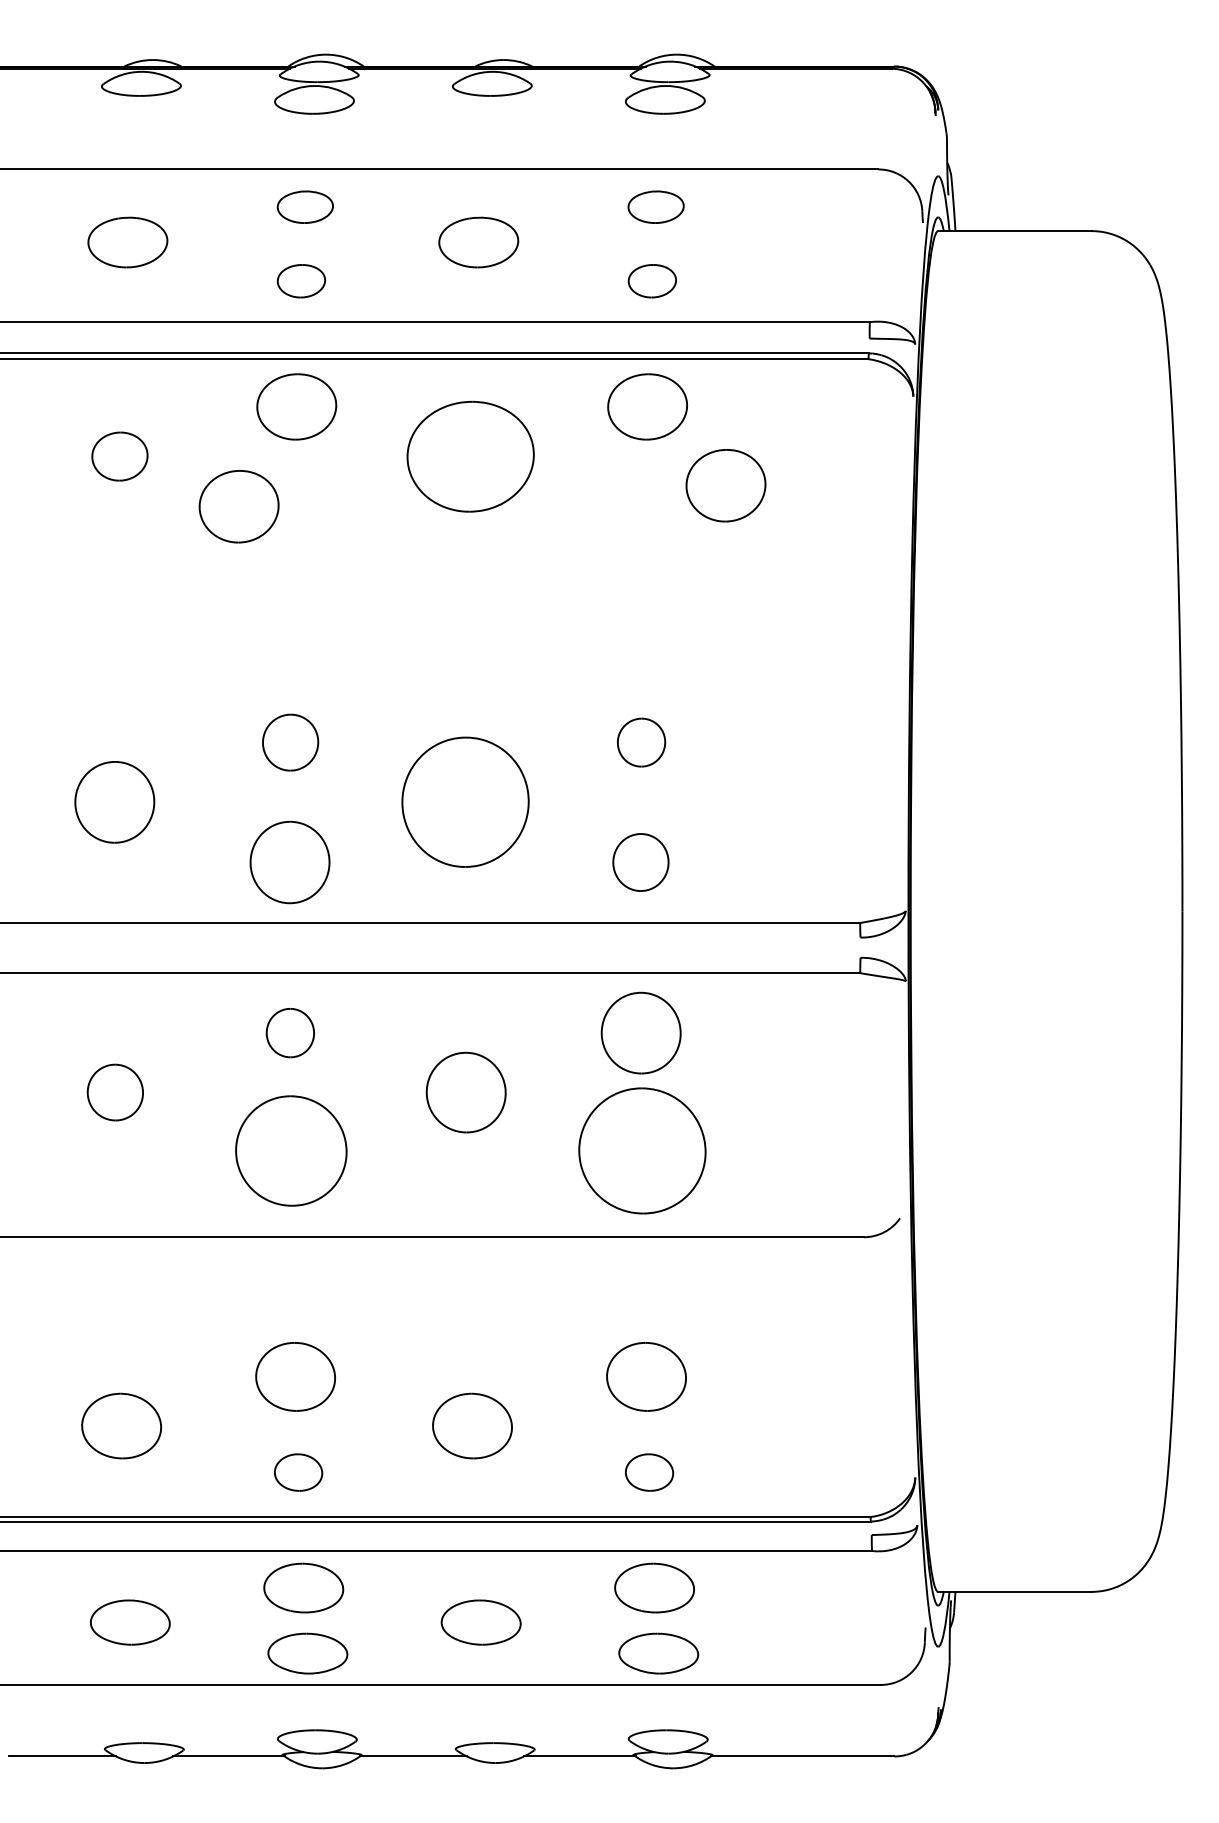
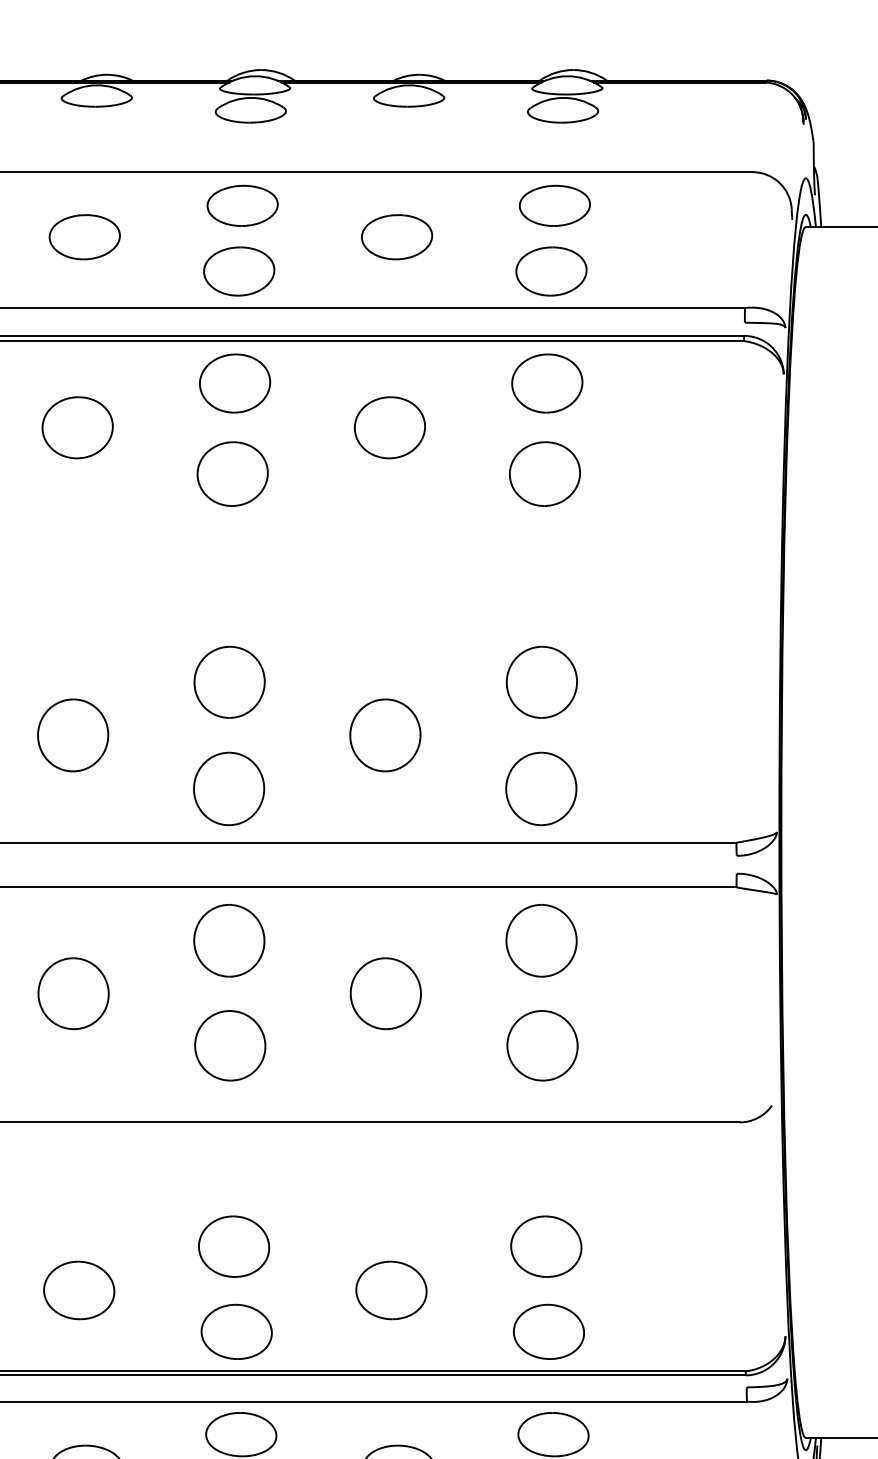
part: (305, 206) -> (242, 205), size x1.43
part: (655, 206) -> (554, 205), size x1.43
part: (301, 281) -> (239, 271), size x1.67
part: (652, 281) -> (551, 271), size x1.67
part: (119, 456) -> (77, 427), size x1.43
part: (470, 456) -> (389, 427), size x0.62
part: (725, 485) -> (544, 473), moved
part: (238, 506) -> (232, 473), moved
part: (290, 742) -> (229, 682), size x1.43
part: (641, 742) -> (541, 682), size x1.67
part: (465, 802) -> (385, 735), size x0.62
part: (640, 862) -> (540, 788), size x1.43
part: (290, 1032) -> (229, 940), size x1.67
part: (115, 1092) -> (73, 993), size x1.43
part: (291, 1151) -> (230, 1046), size x0.71
part: (641, 1151) -> (541, 1046), size x0.62
part: (298, 1472) -> (236, 1331), size x1.67
part: (649, 1472) -> (548, 1331), size x1.67

